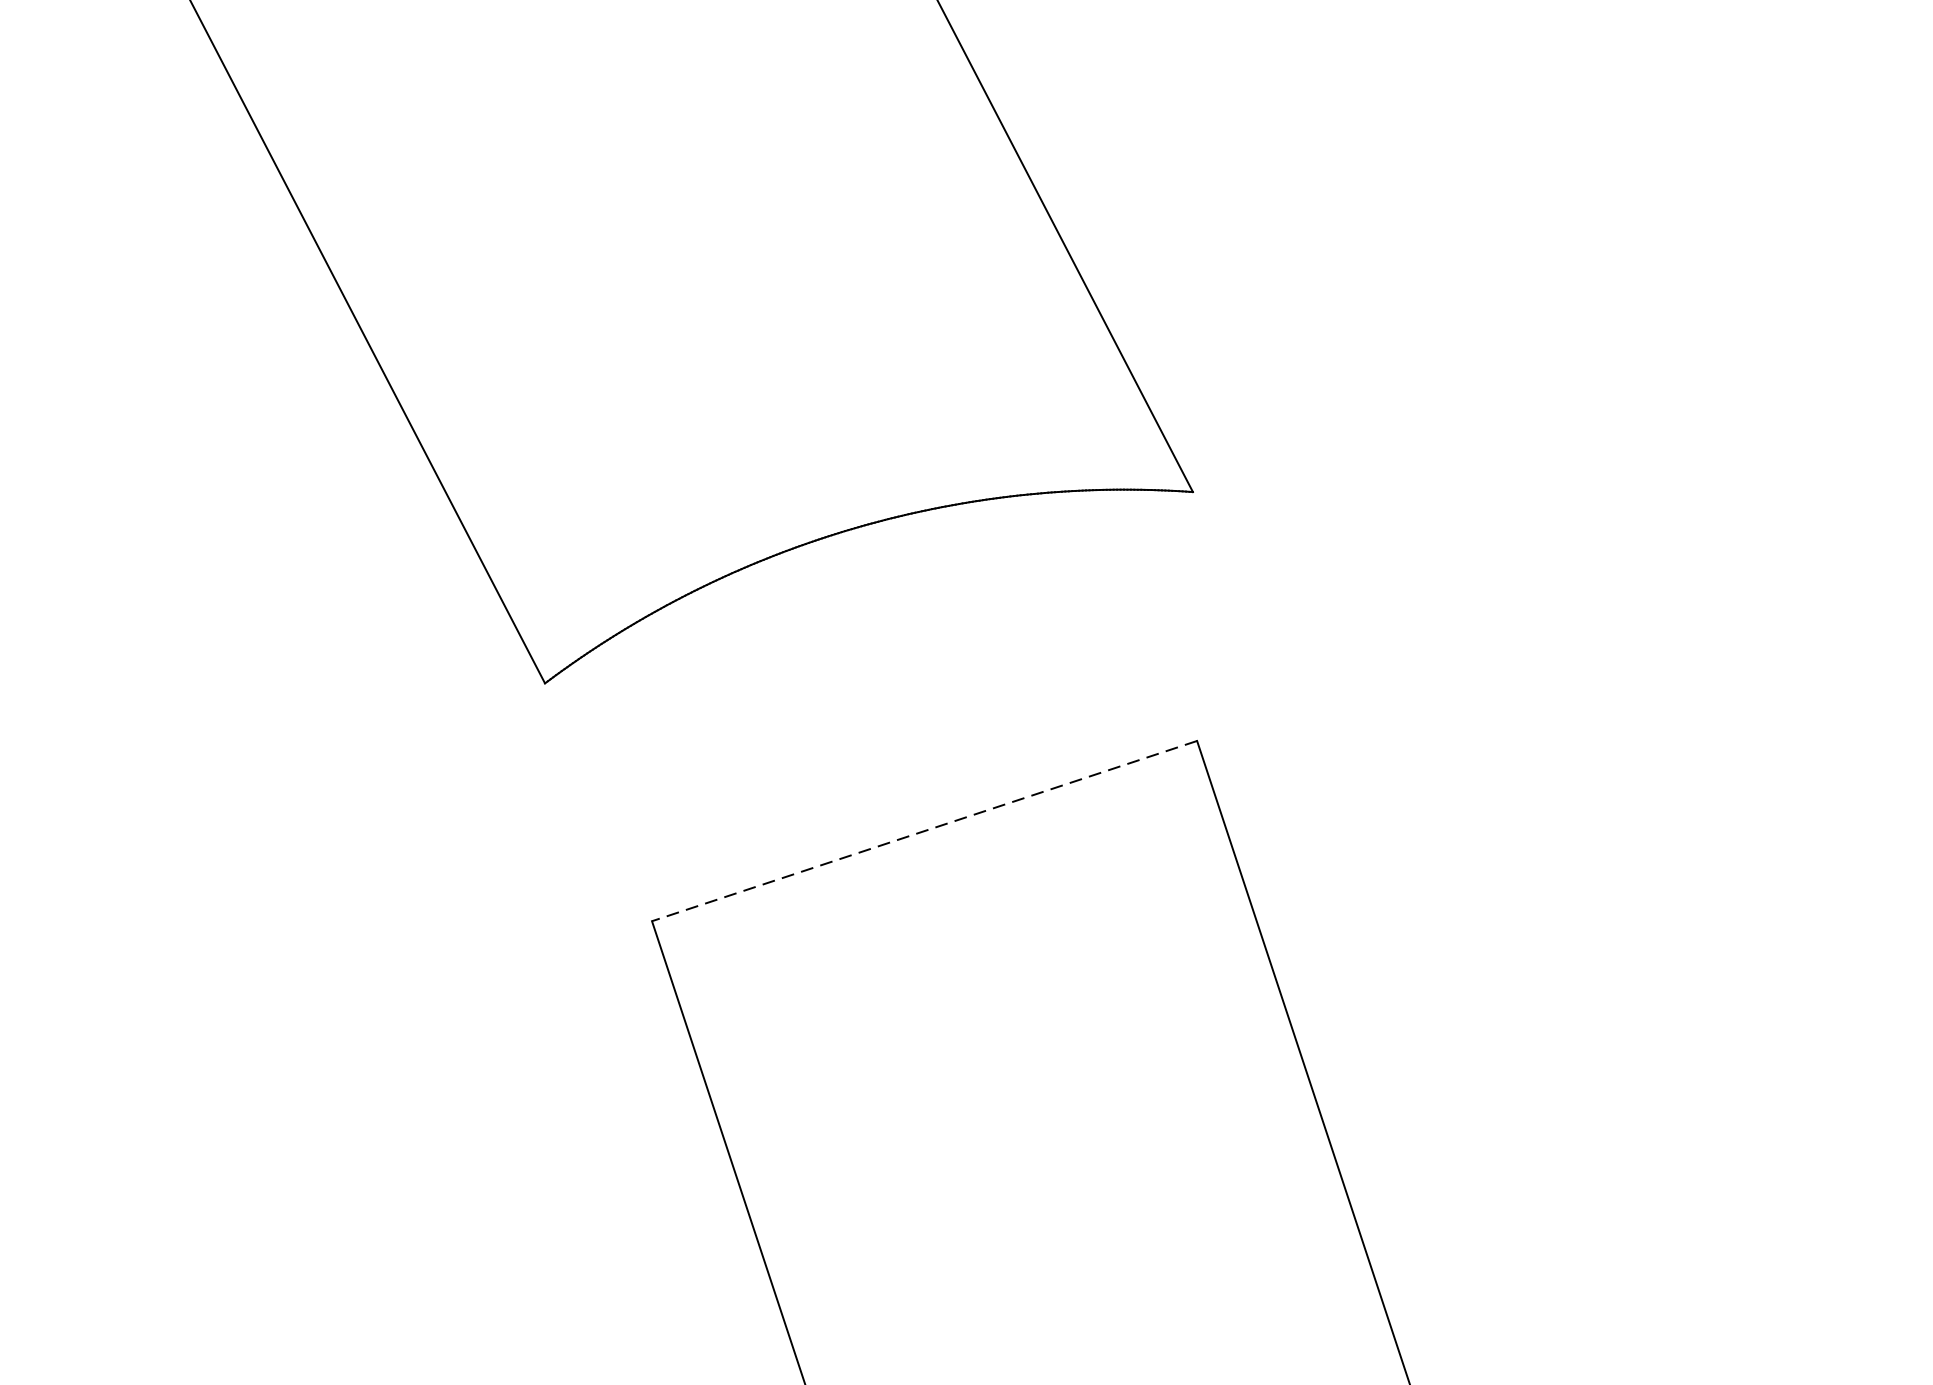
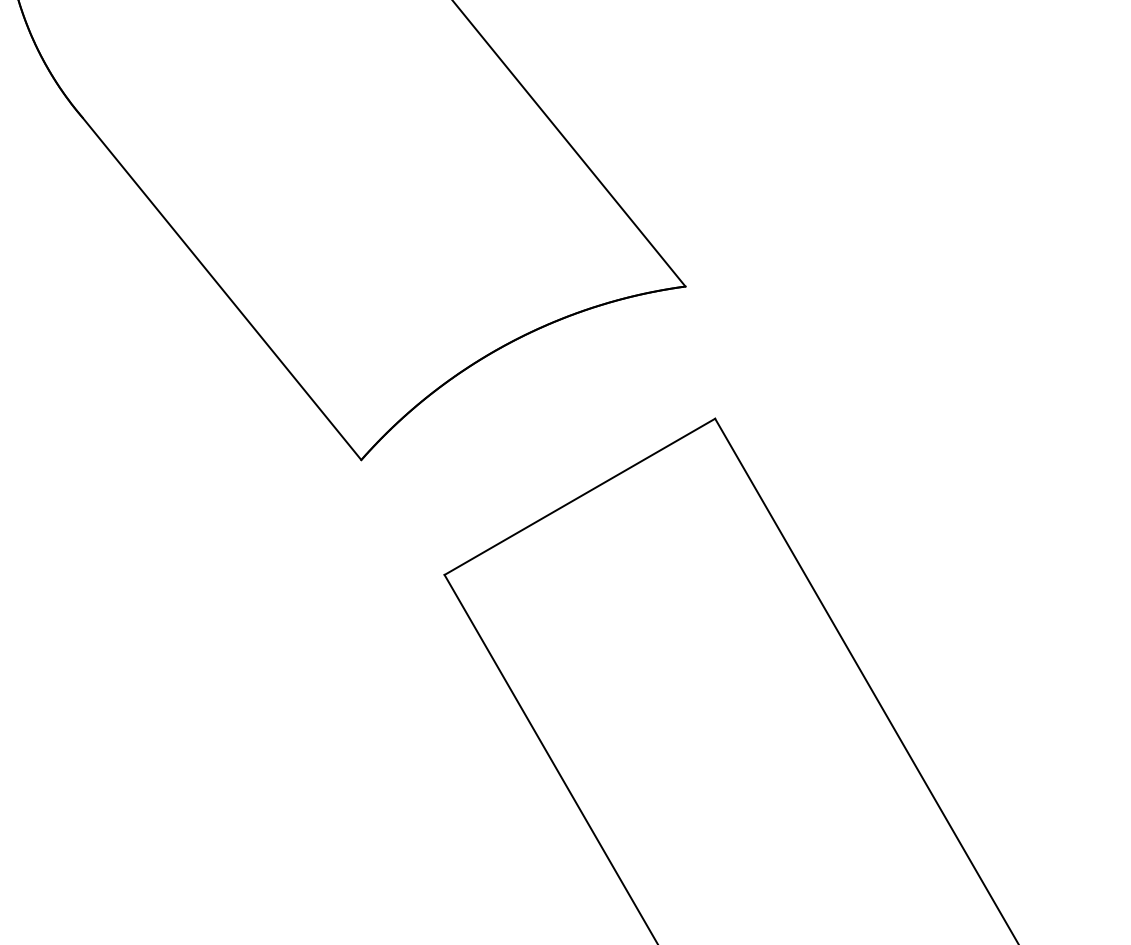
line: (923, 832) -> (579, 497), dashed -> solid

